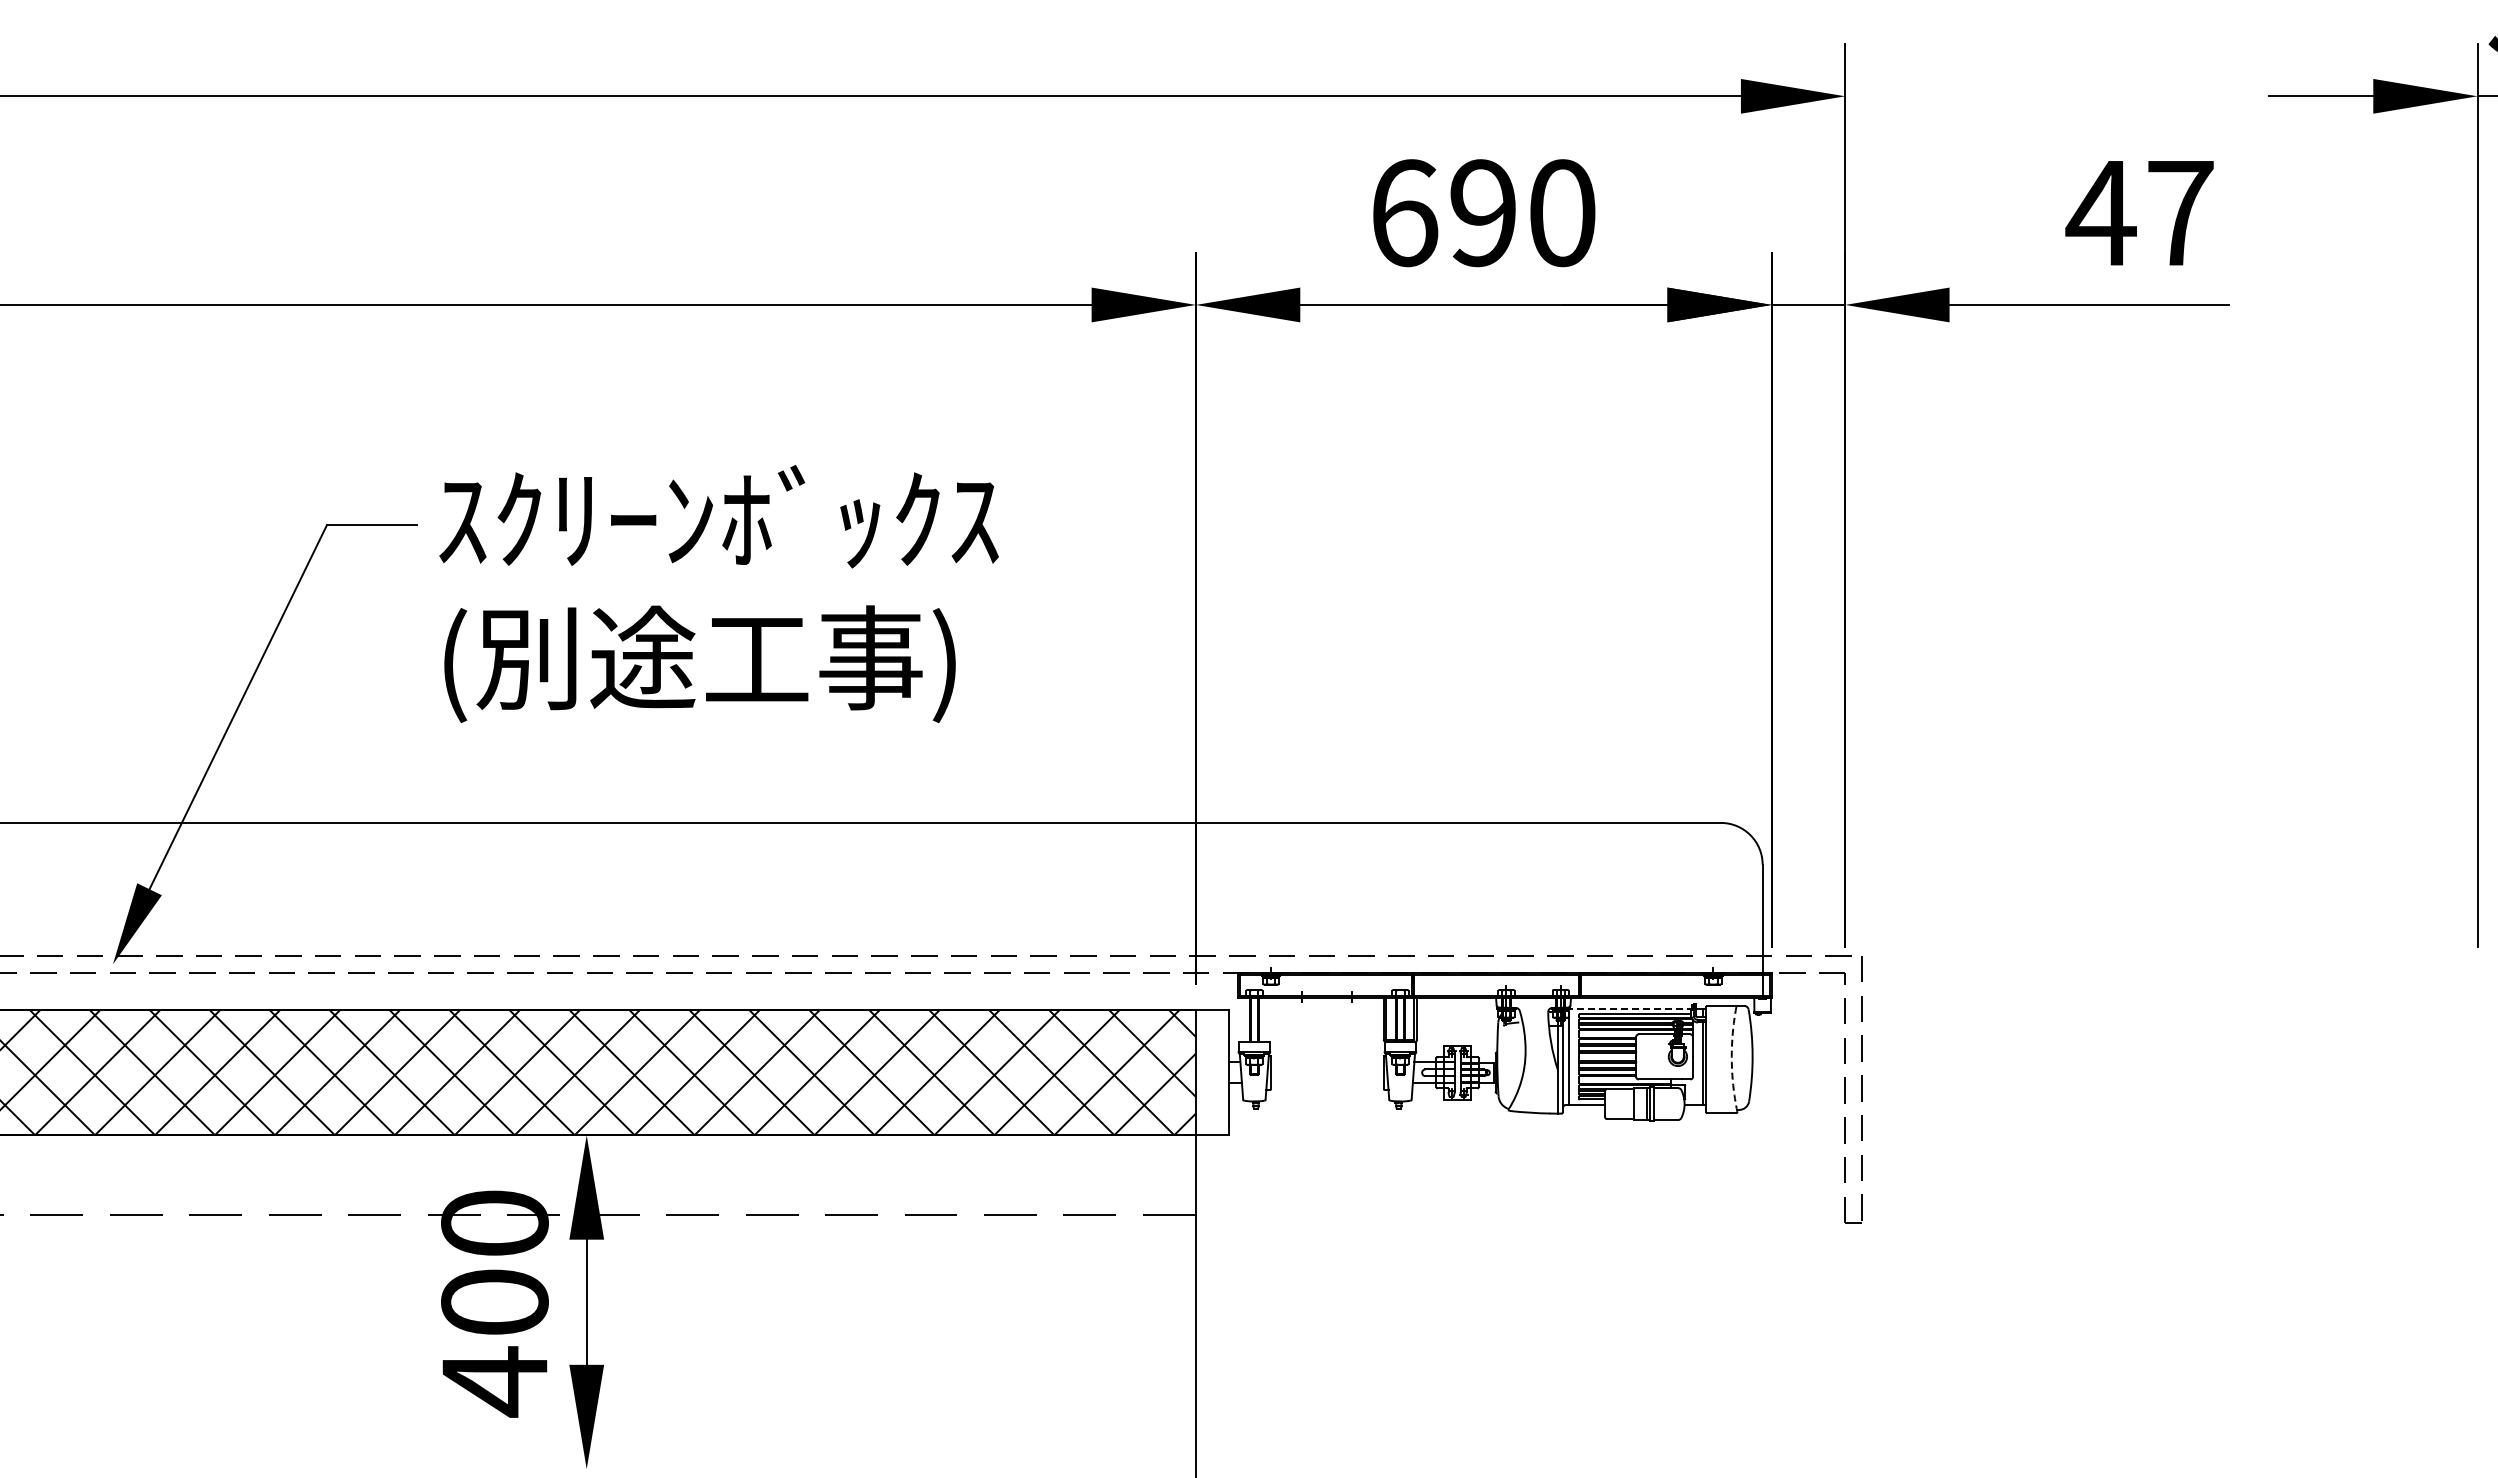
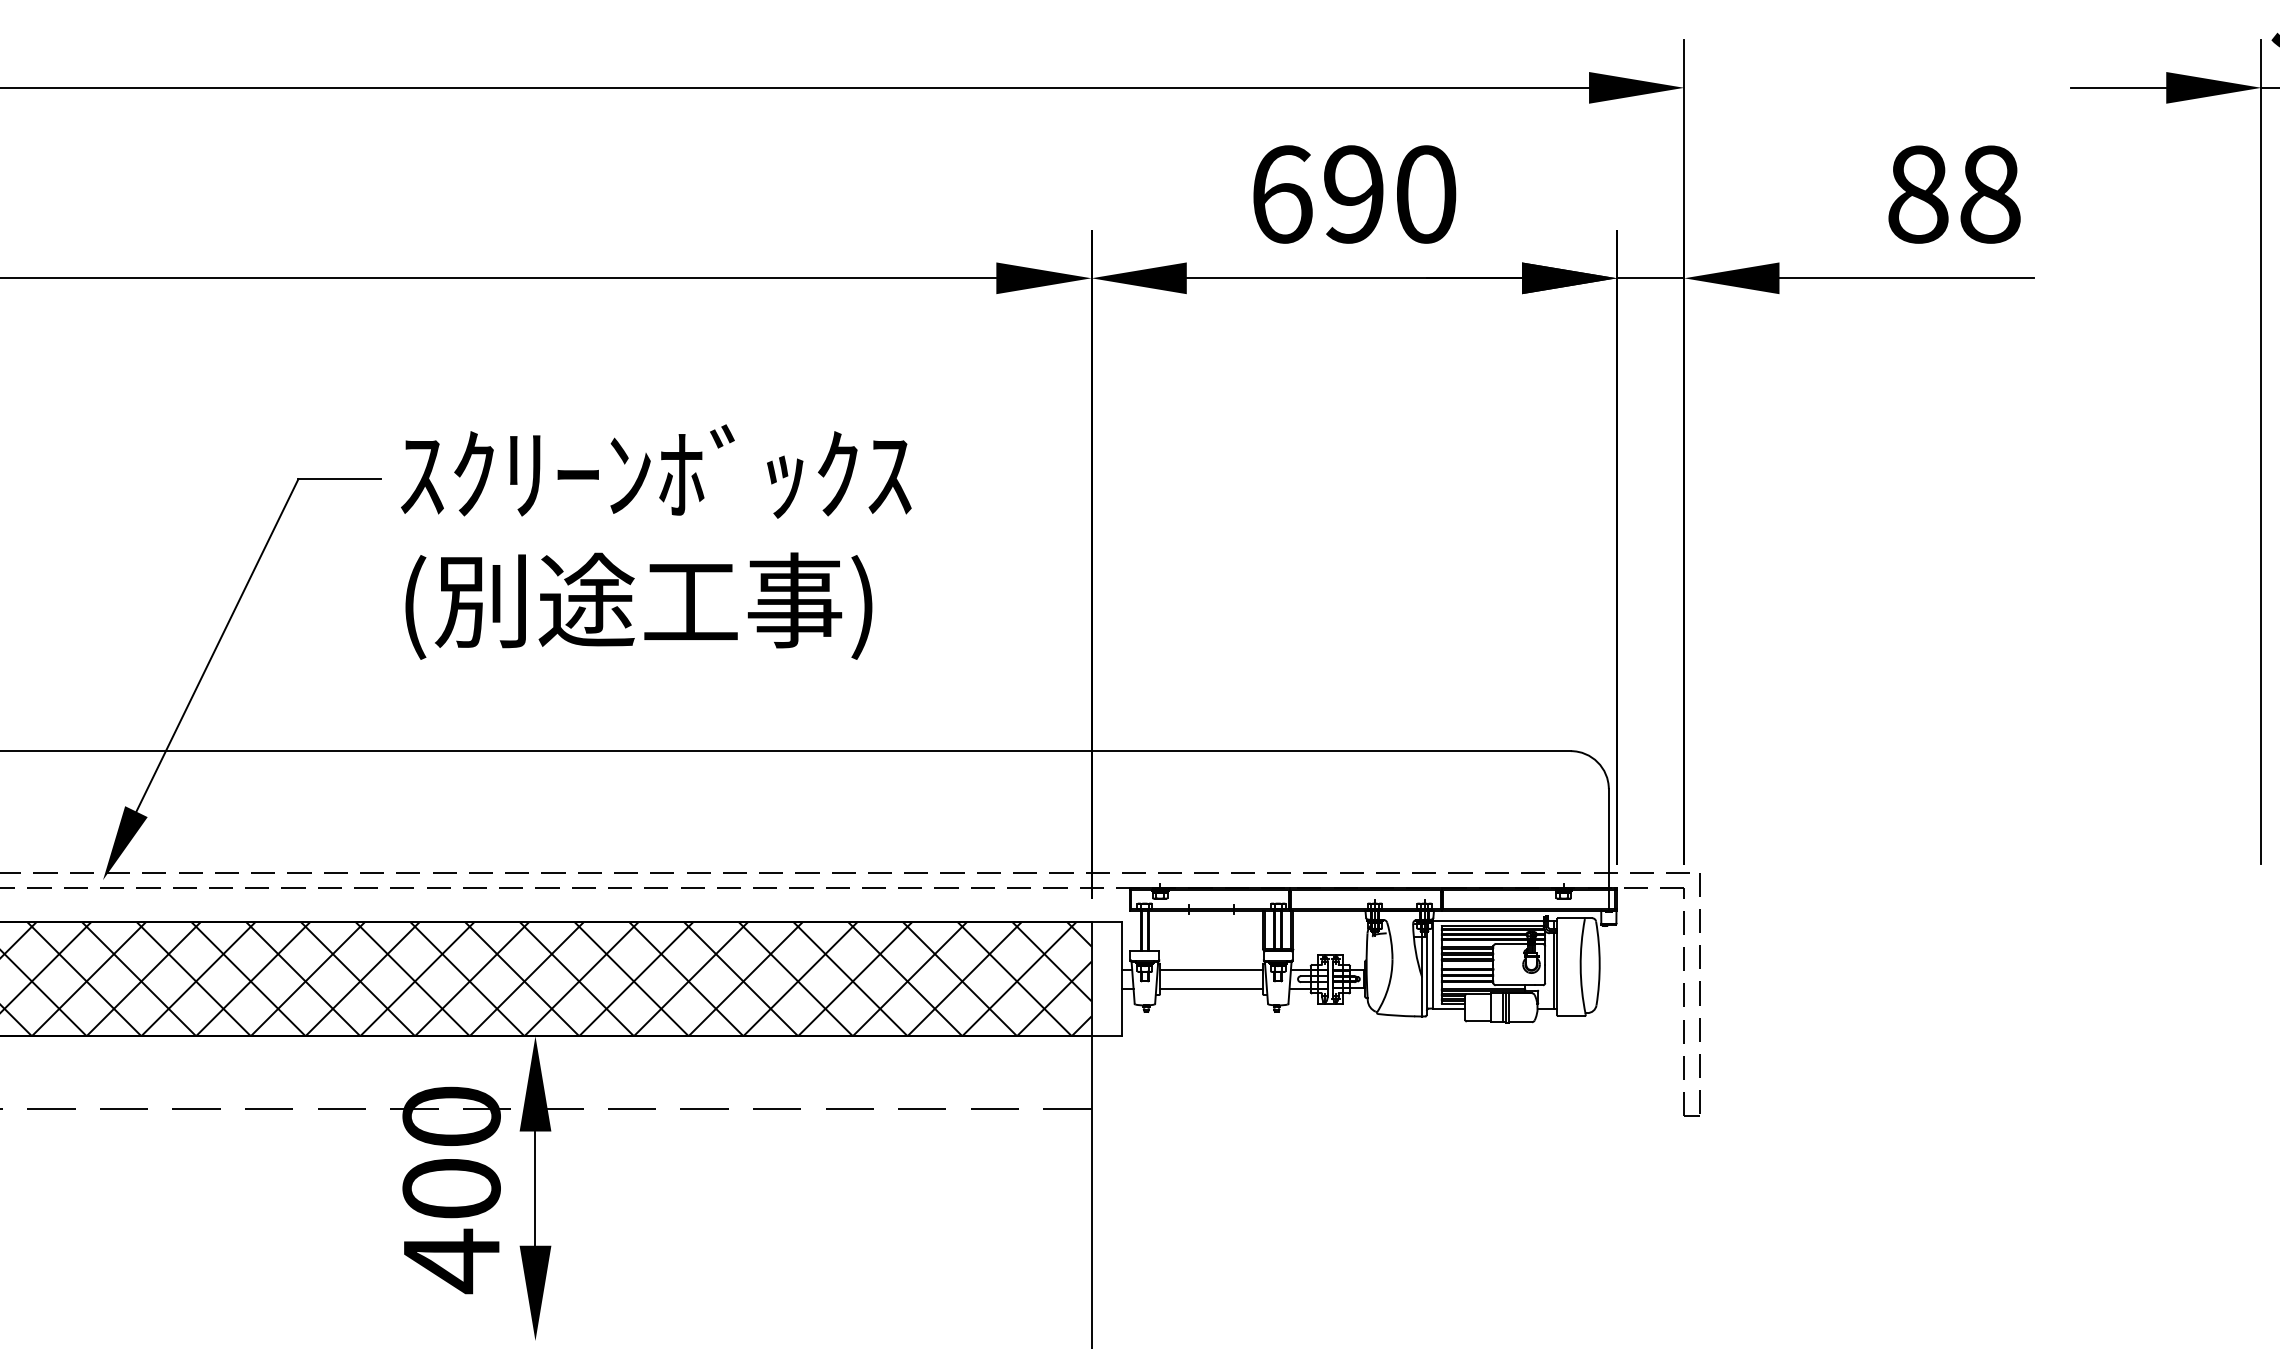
text: (2139, 213) -> (1952, 194), 47 -> 88
line: (1631, 1008) -> (1489, 920), dashed -> solid
arc: (1731, 1059) -> (1580, 967), dashed -> solid
line: (1326, 1062) -> (1210, 969), added
line: (1326, 1083) -> (1210, 988), added

